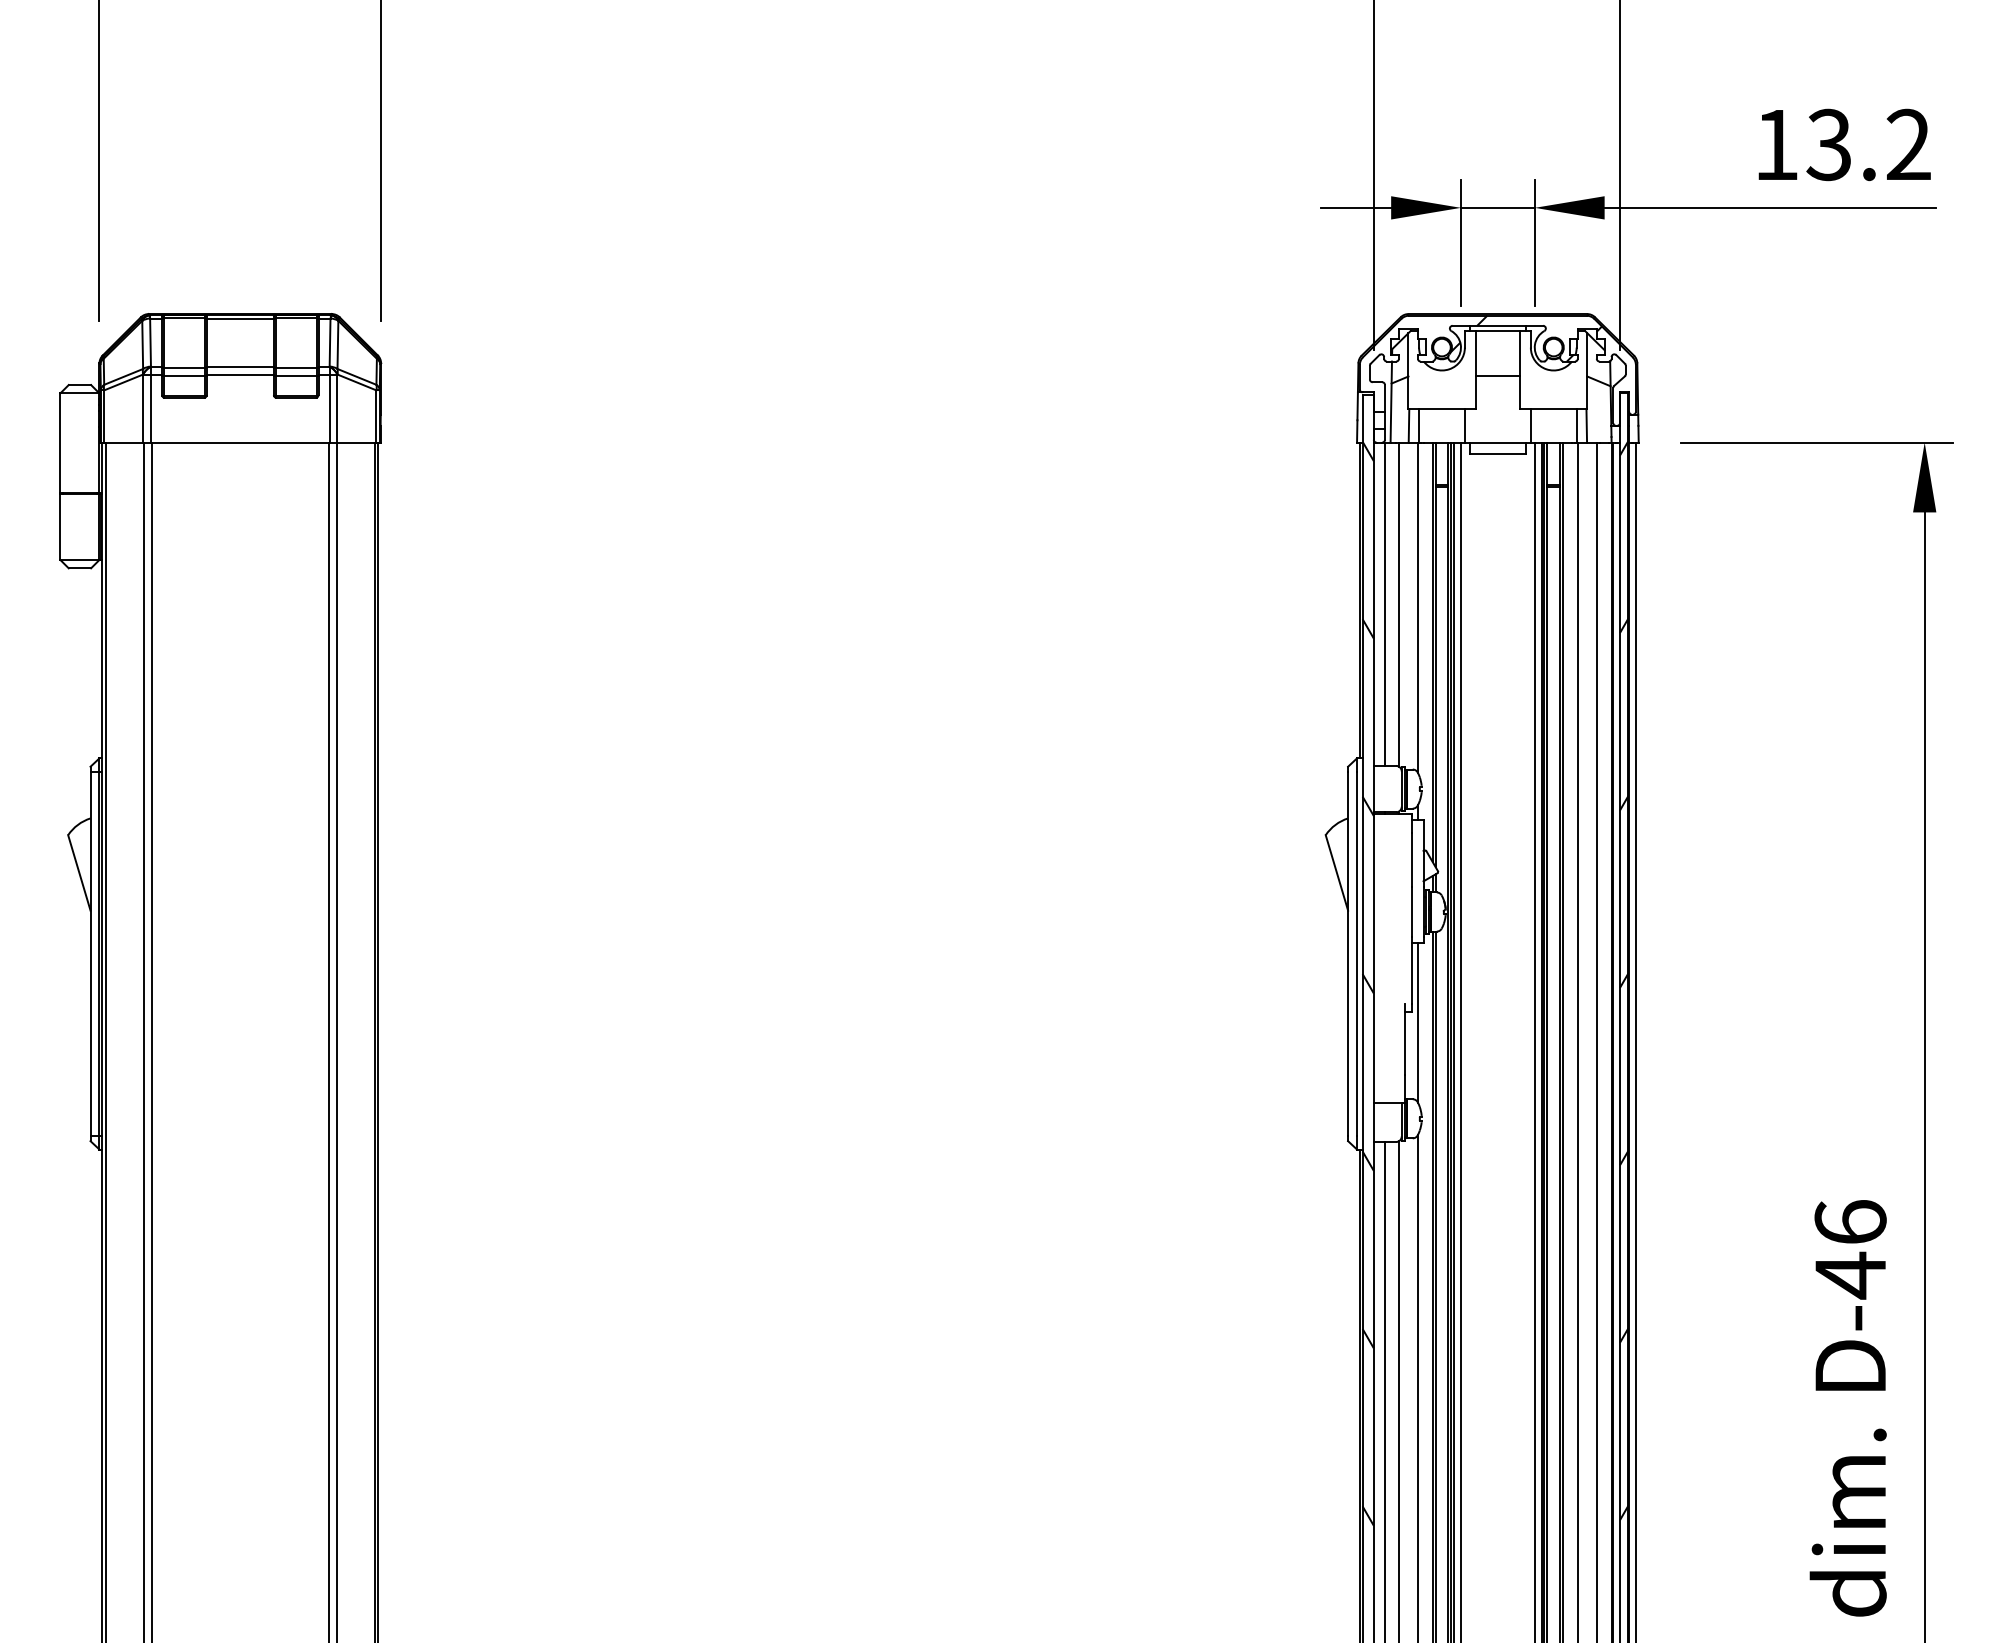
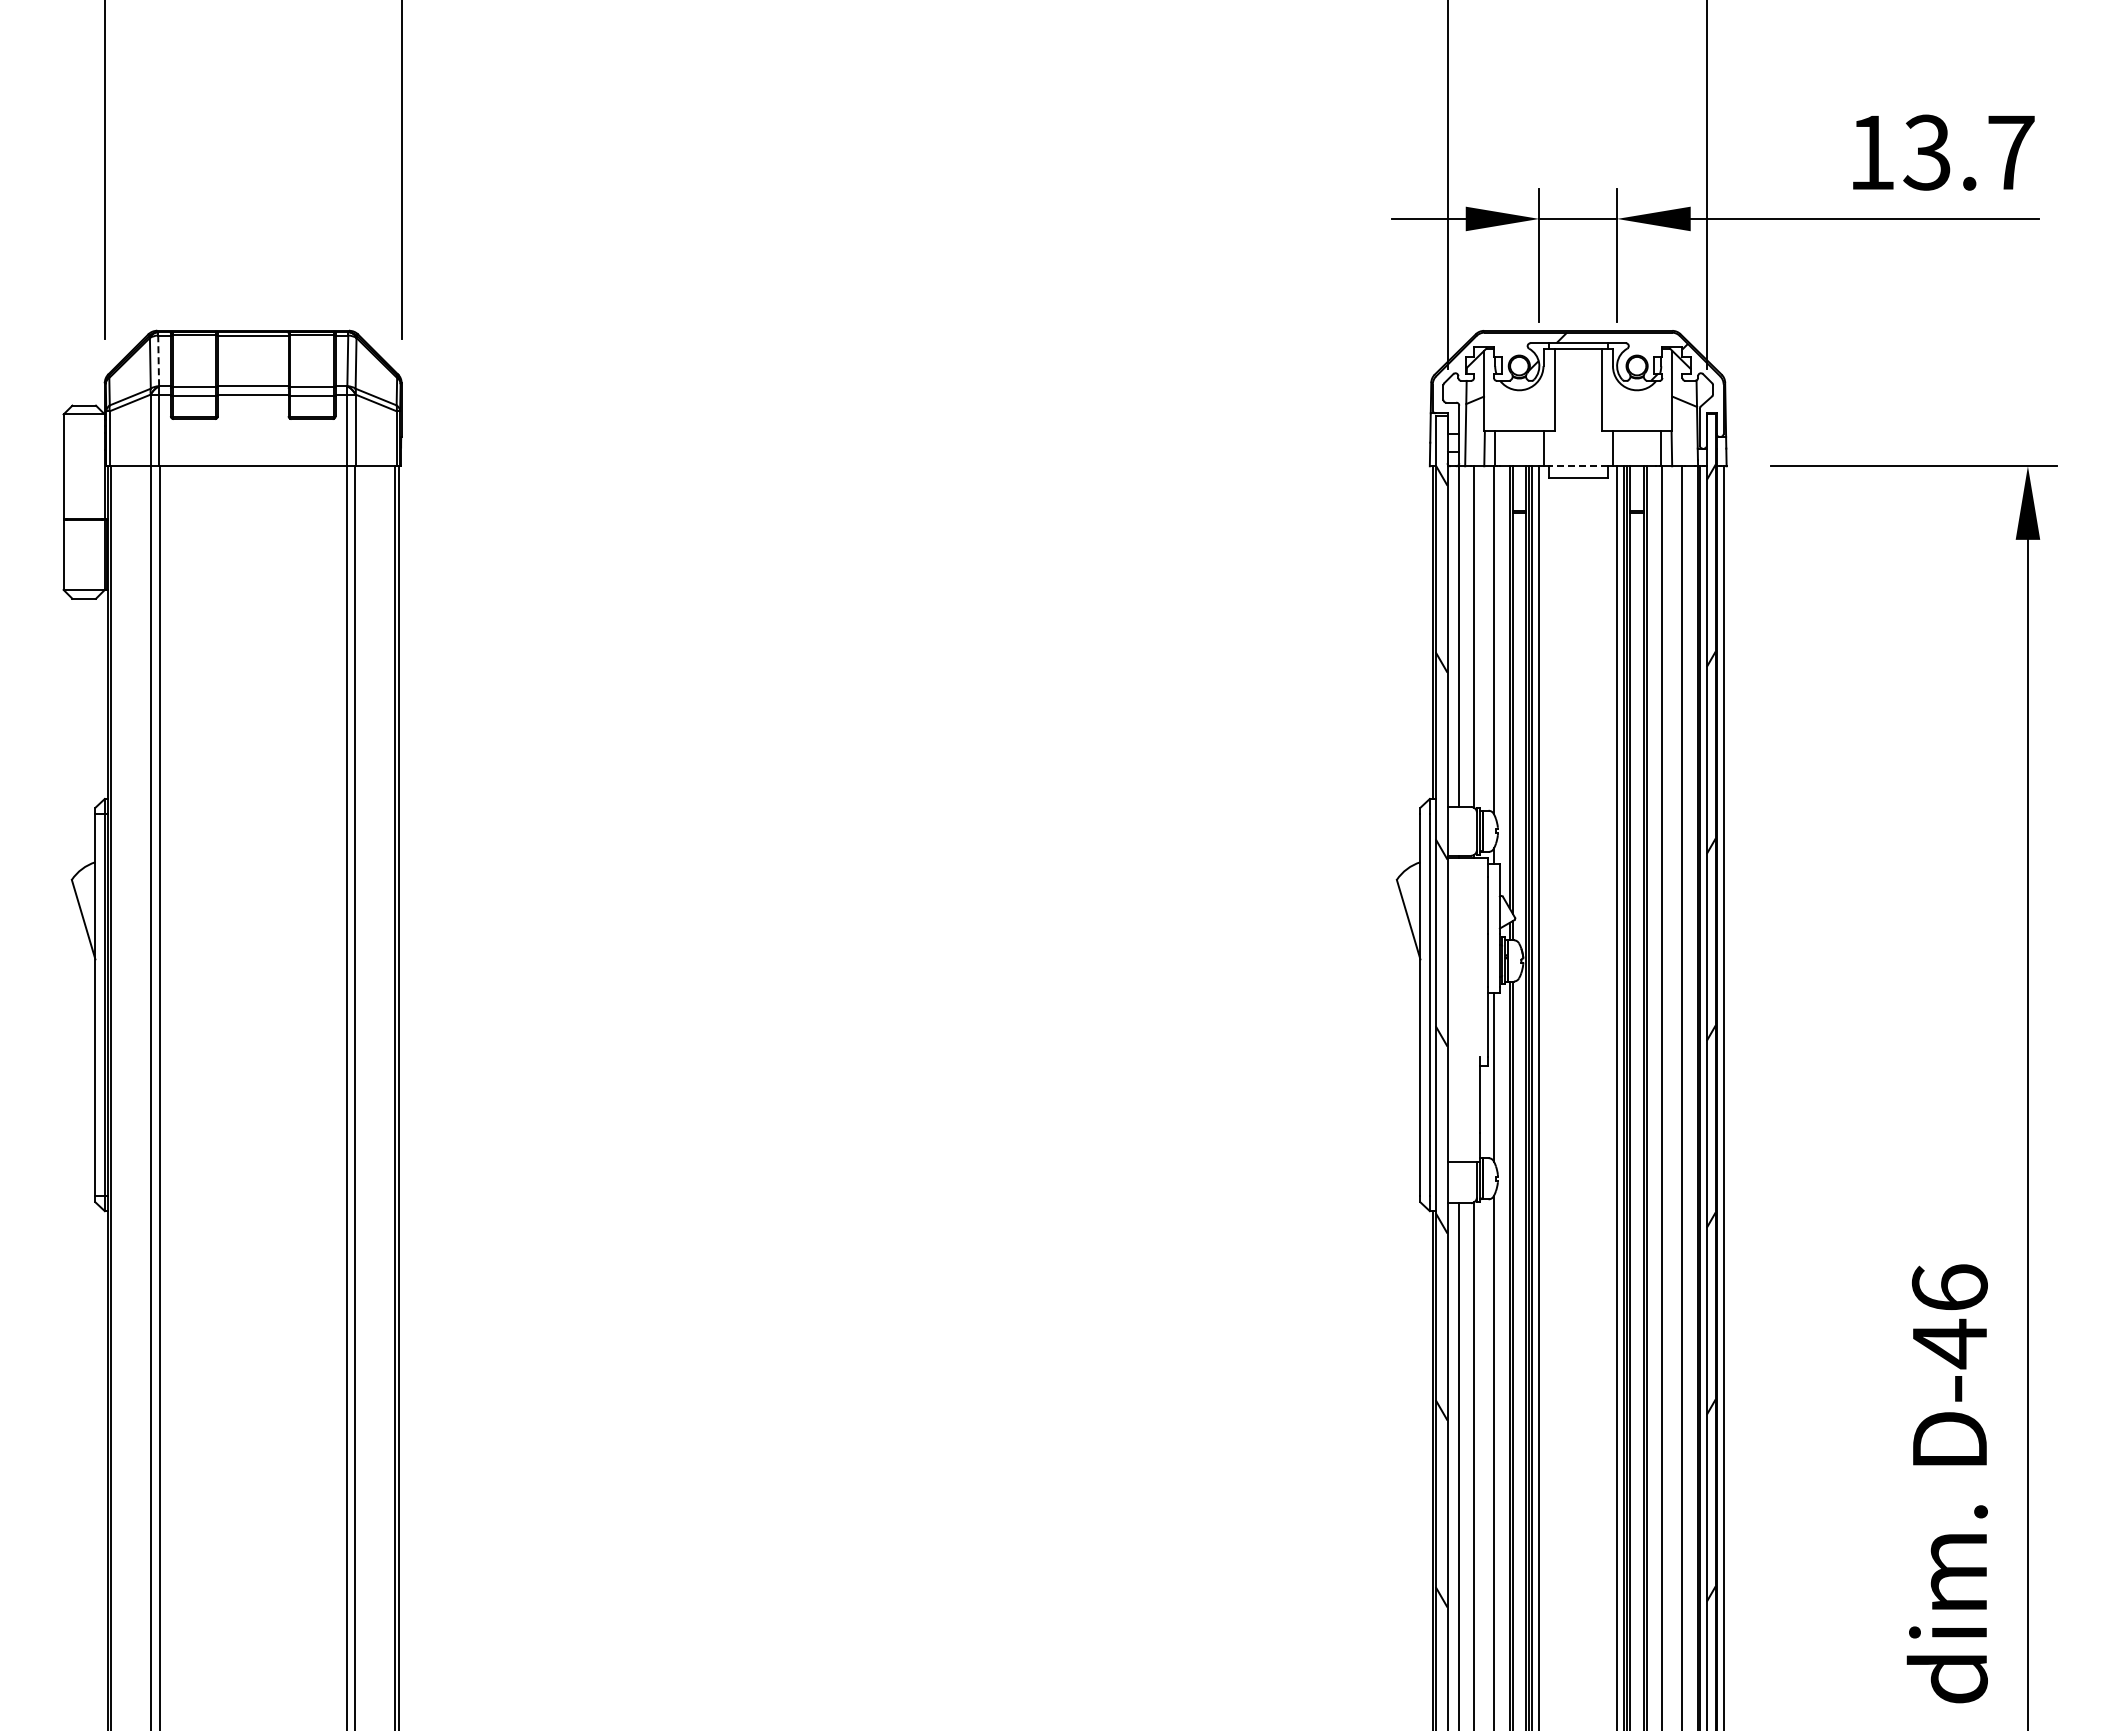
text: (1909, 143) -> (2011, 151), 13.2 -> 13.7
line: (150, 342) -> (158, 360), solid -> dashed
line: (1497, 375) -> (1577, 395), removed
line: (1497, 442) -> (1577, 466), solid -> dashed

